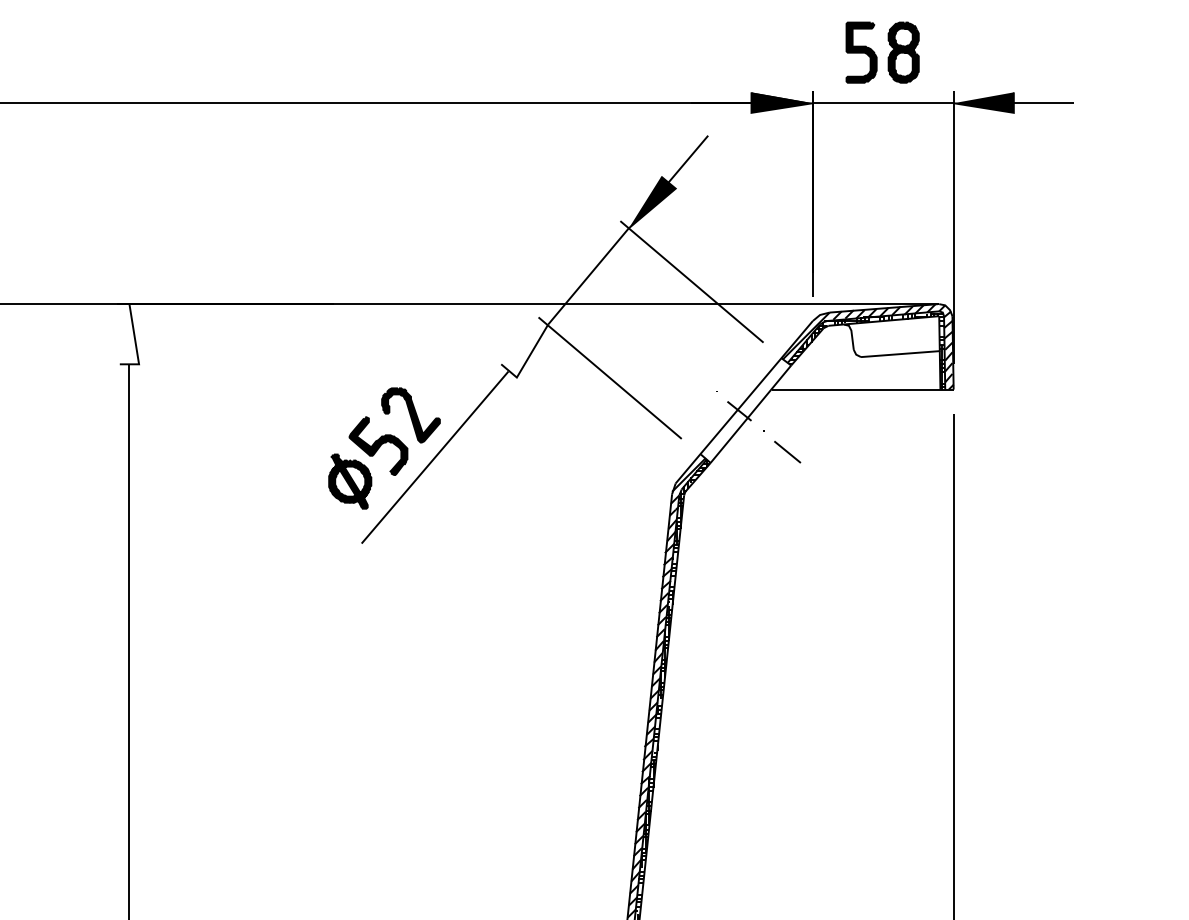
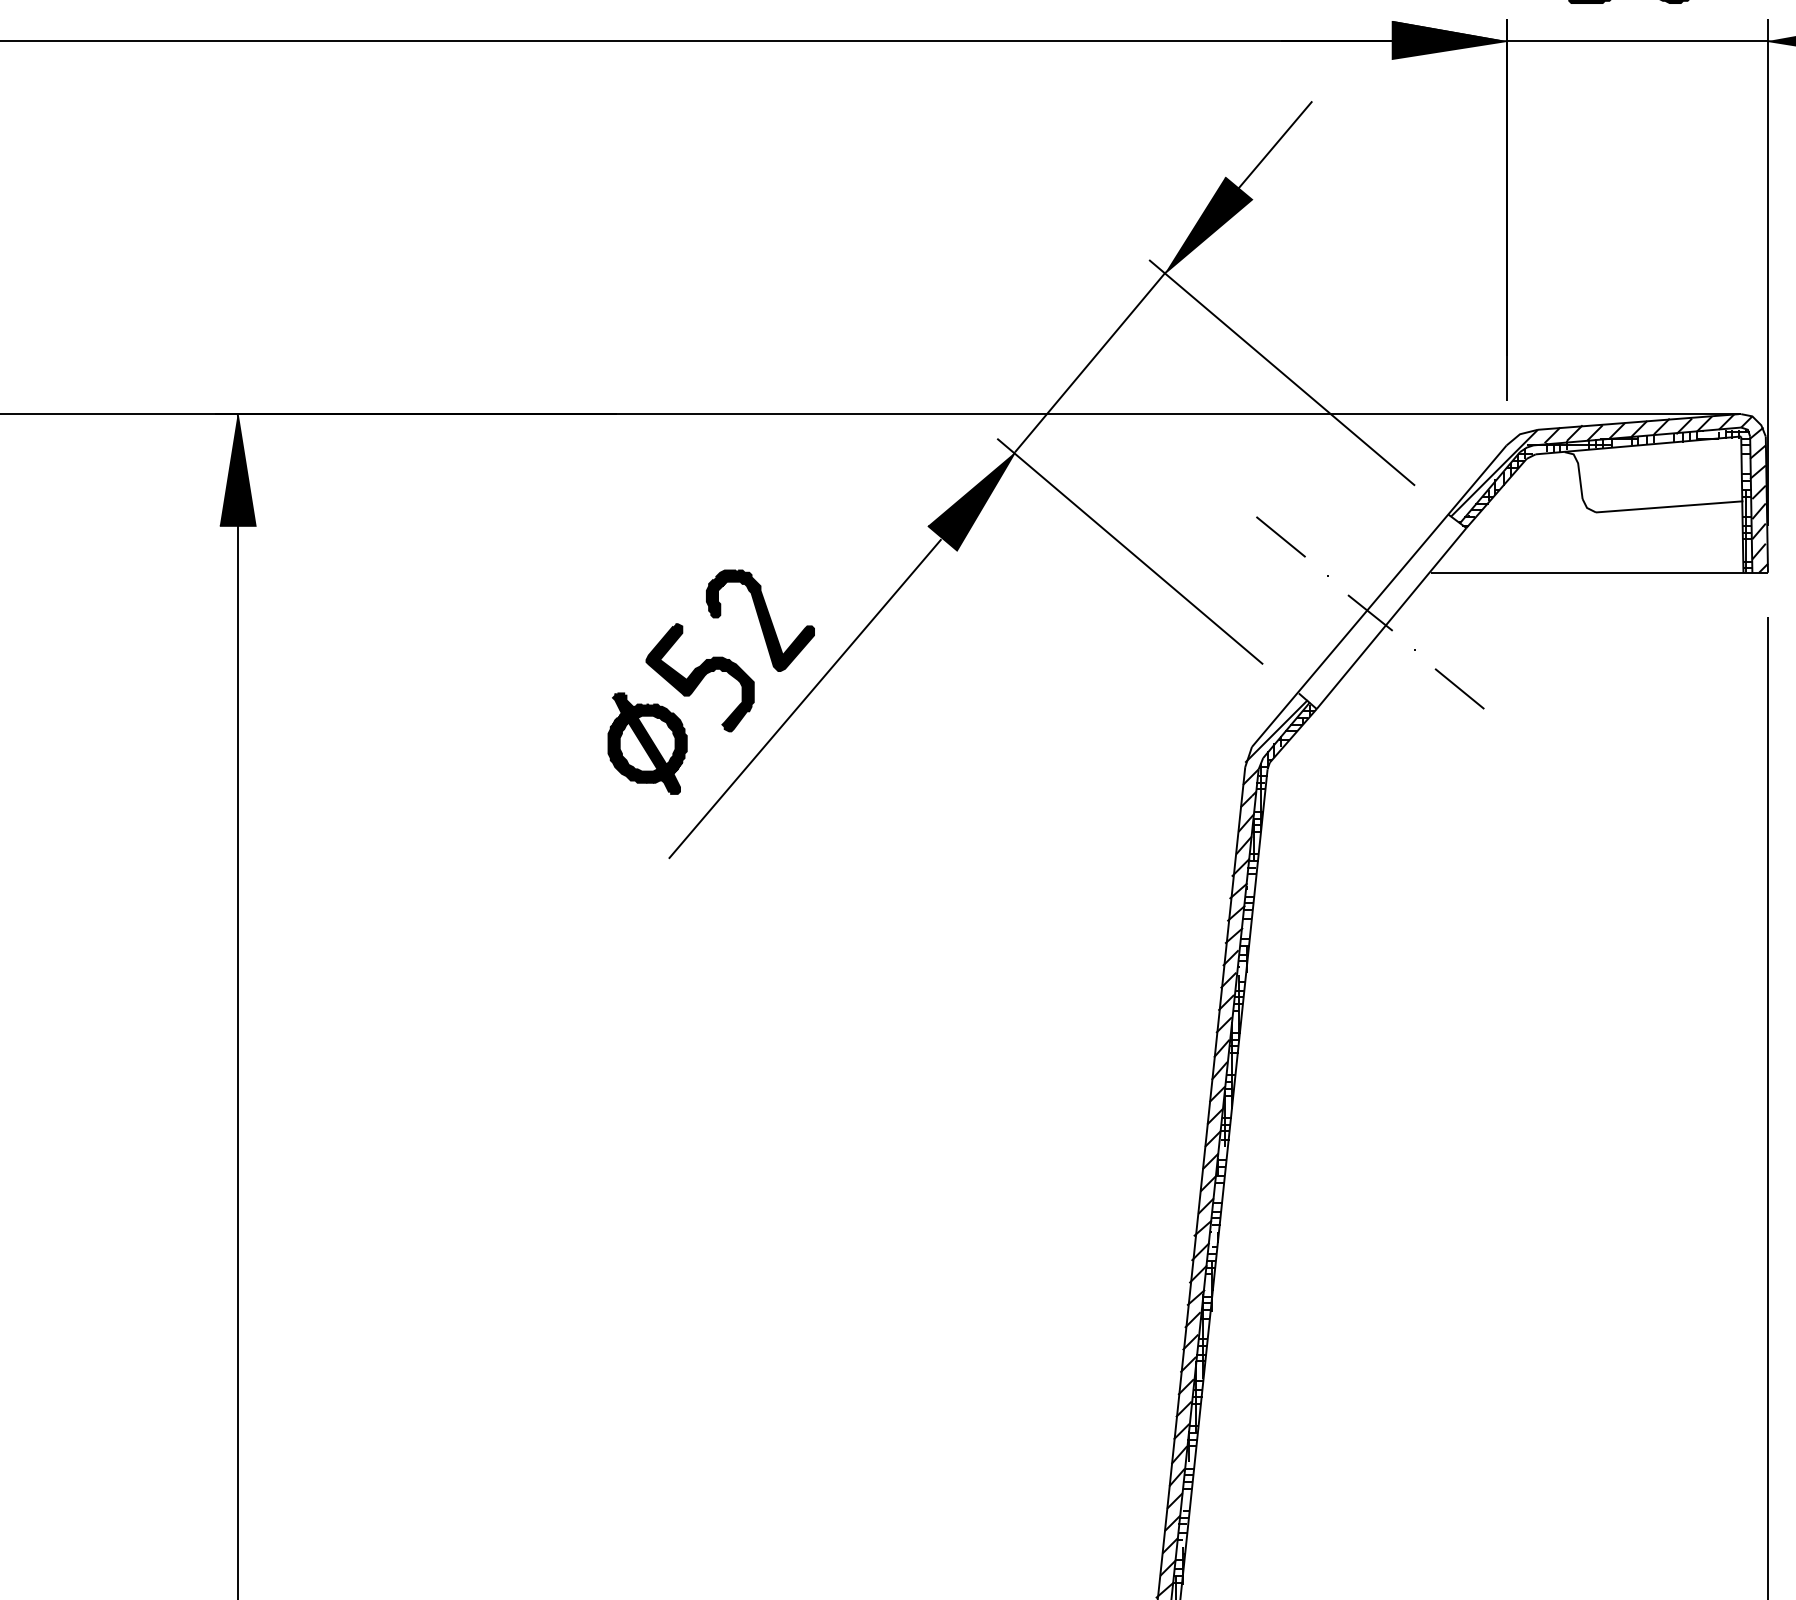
fill: (129, 334) -> (237, 470), added
fill: (524, 350) -> (971, 500), added
line: (690, 370) -> (1279, 537), added

